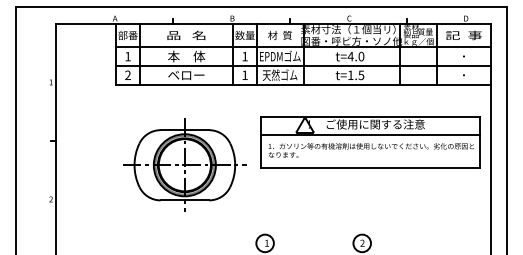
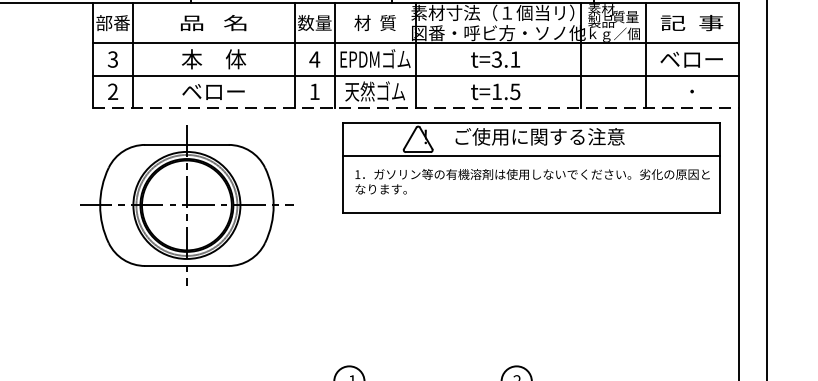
text: (127, 56) -> (112, 59), 1 -> 3
text: (244, 56) -> (313, 59), 1 -> 4
text: (355, 56) -> (505, 59), t=4.0 -> t=3.1
text: (463, 56) -> (691, 59), ･ -> ベロー
line: (304, 84) -> (417, 107), solid -> dashed
part: (370, 142) -> (530, 167), moved
part: (184, 164) -> (186, 204), moved

